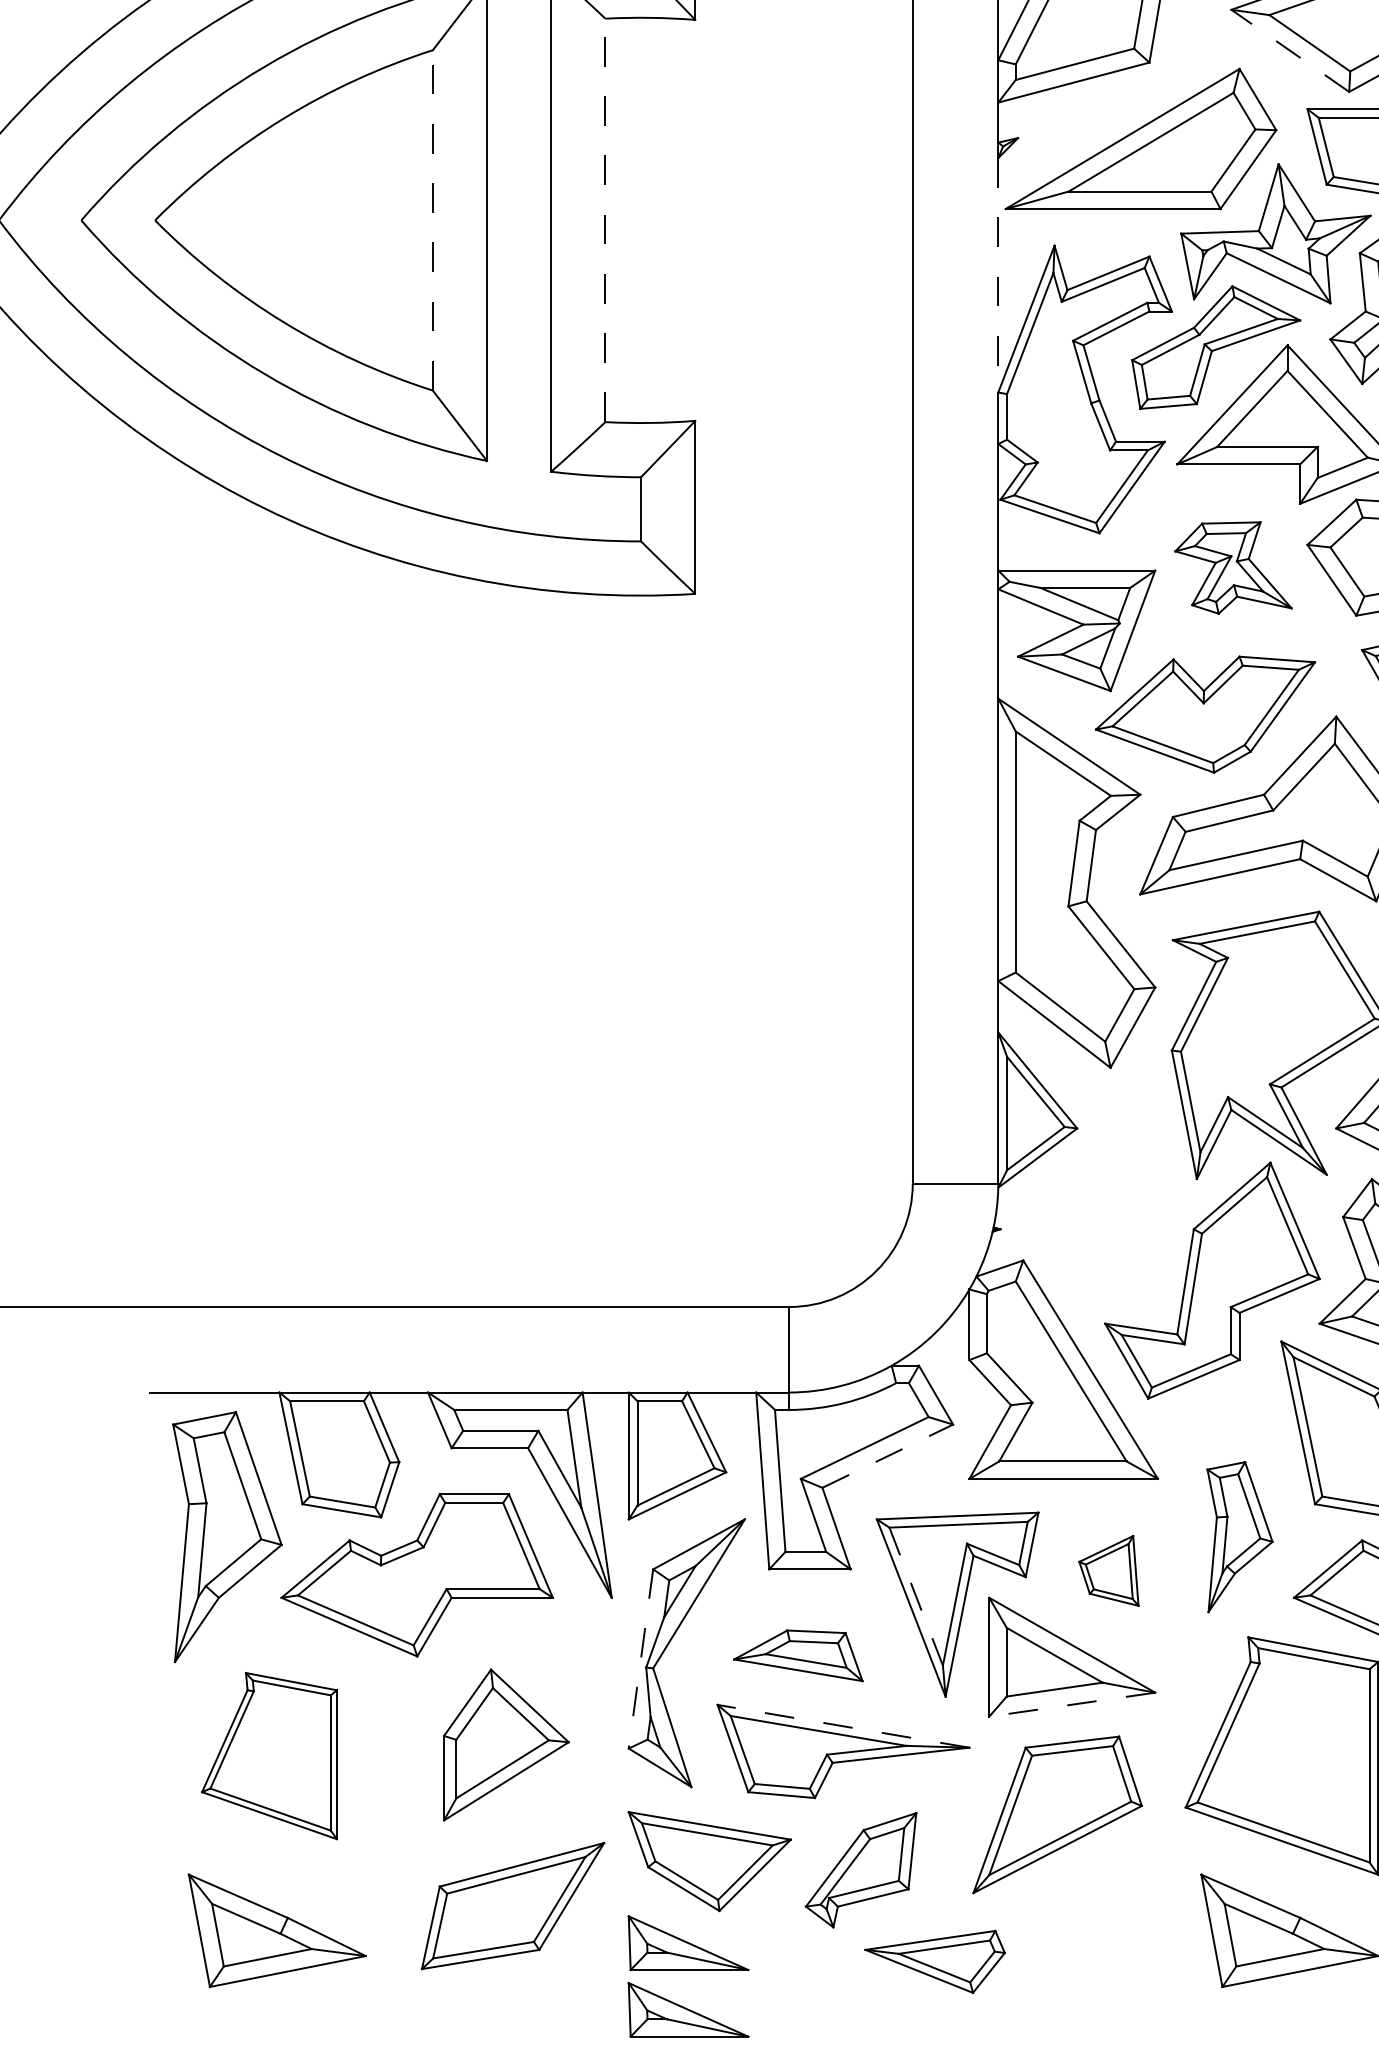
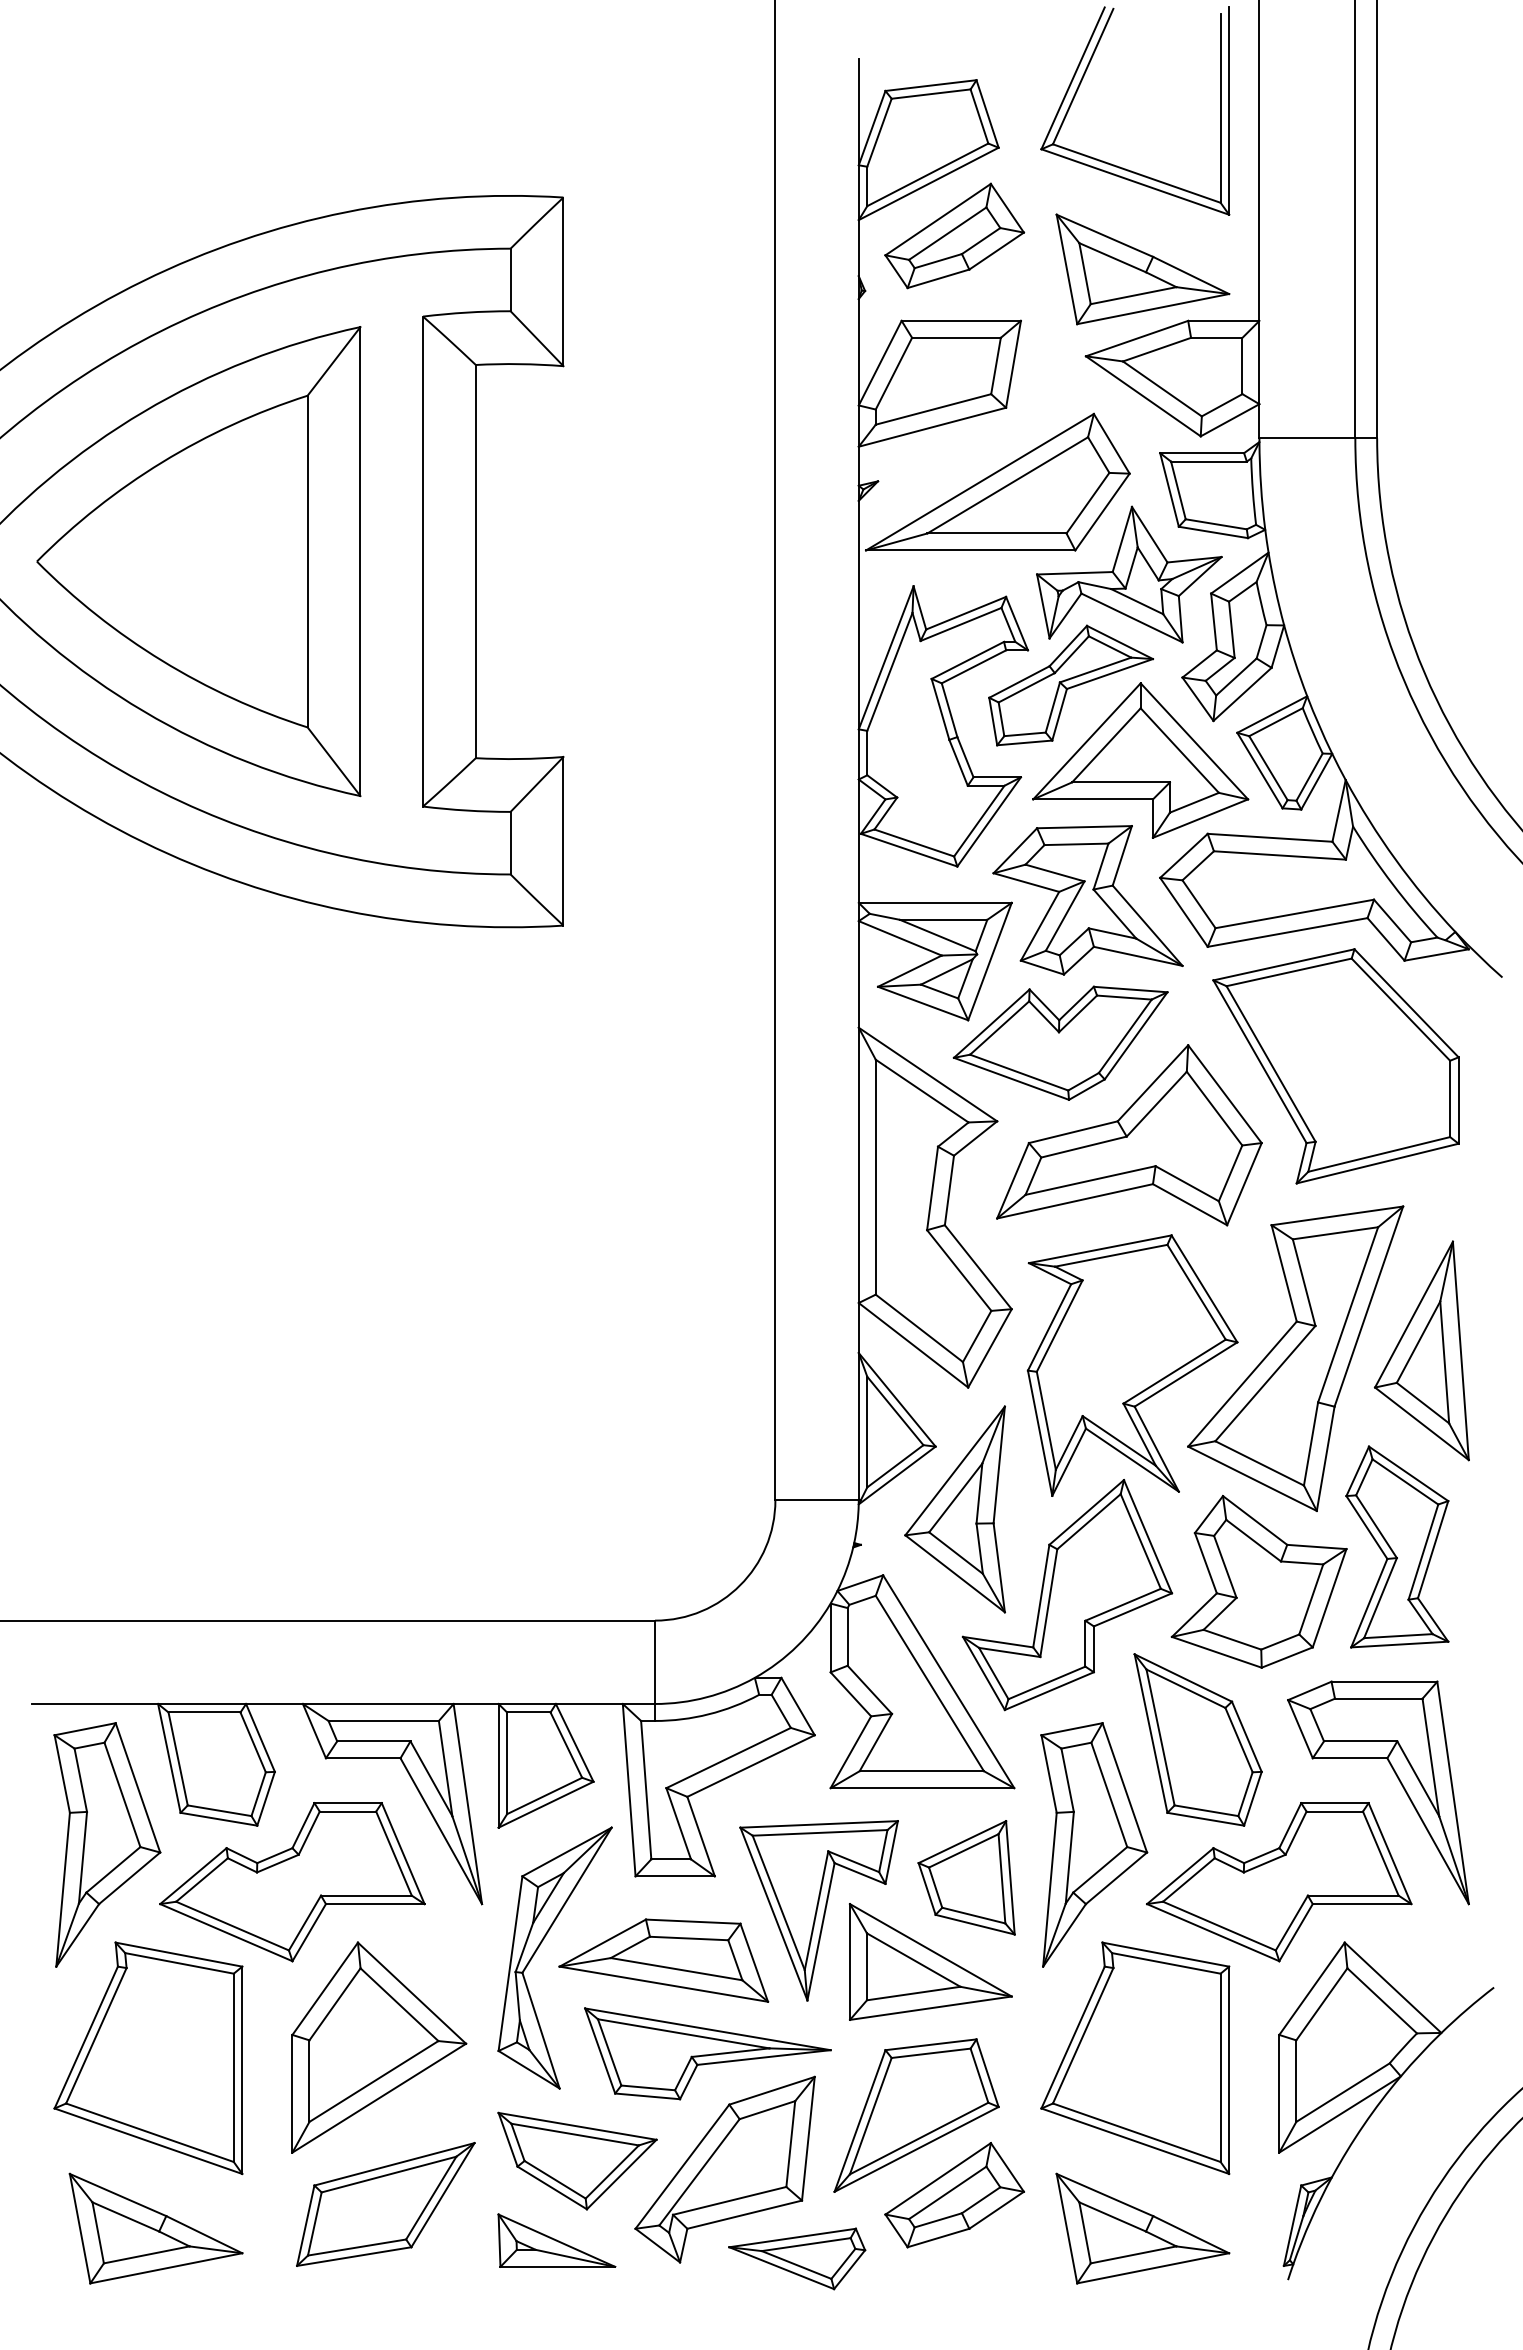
line: (1290, 51) -> (1143, 396), dashed -> solid
line: (432, 220) -> (307, 561), dashed -> solid
line: (605, 220) -> (475, 561), dashed -> solid
line: (998, 275) -> (858, 615), dashed -> solid
part: (1232, 568) -> (1087, 900), size x1.67
part: (1096, 1192) -> (954, 1509), added
line: (888, 1456) -> (751, 1766), dashed -> solid
part: (1240, 1536) -> (1094, 1844), size x1.67
part: (1108, 1570) -> (966, 1877), size x1.67
line: (915, 1597) -> (778, 1903), dashed -> solid
part: (797, 1655) -> (663, 1960), size x1.67
line: (640, 1659) -> (510, 1964), dashed -> solid
line: (1071, 1704) -> (930, 2008), dashed -> solid
line: (843, 1726) -> (707, 2029), dashed -> solid
part: (506, 1744) -> (379, 2047), size x1.43
part: (269, 1756) -> (148, 2058), size x1.43
part: (860, 1870) -> (724, 2169), size x1.67
part: (1096, 1896) -> (954, 2195), added
part: (688, 2009) -> (556, 2305), removed

